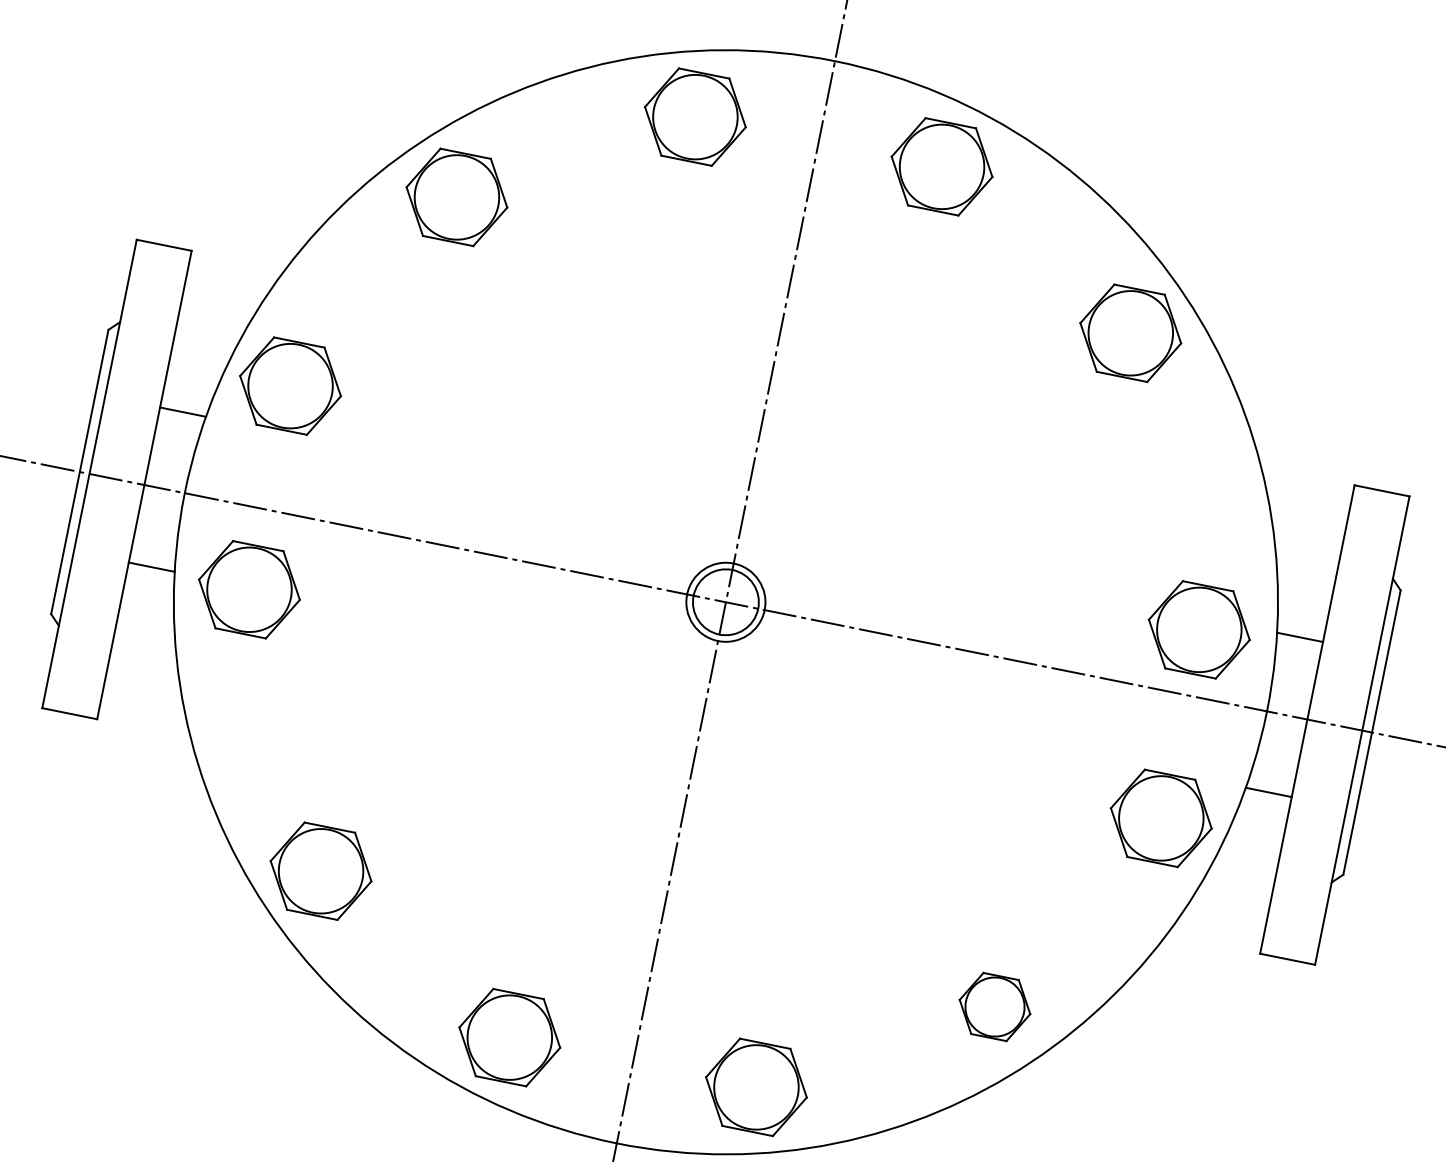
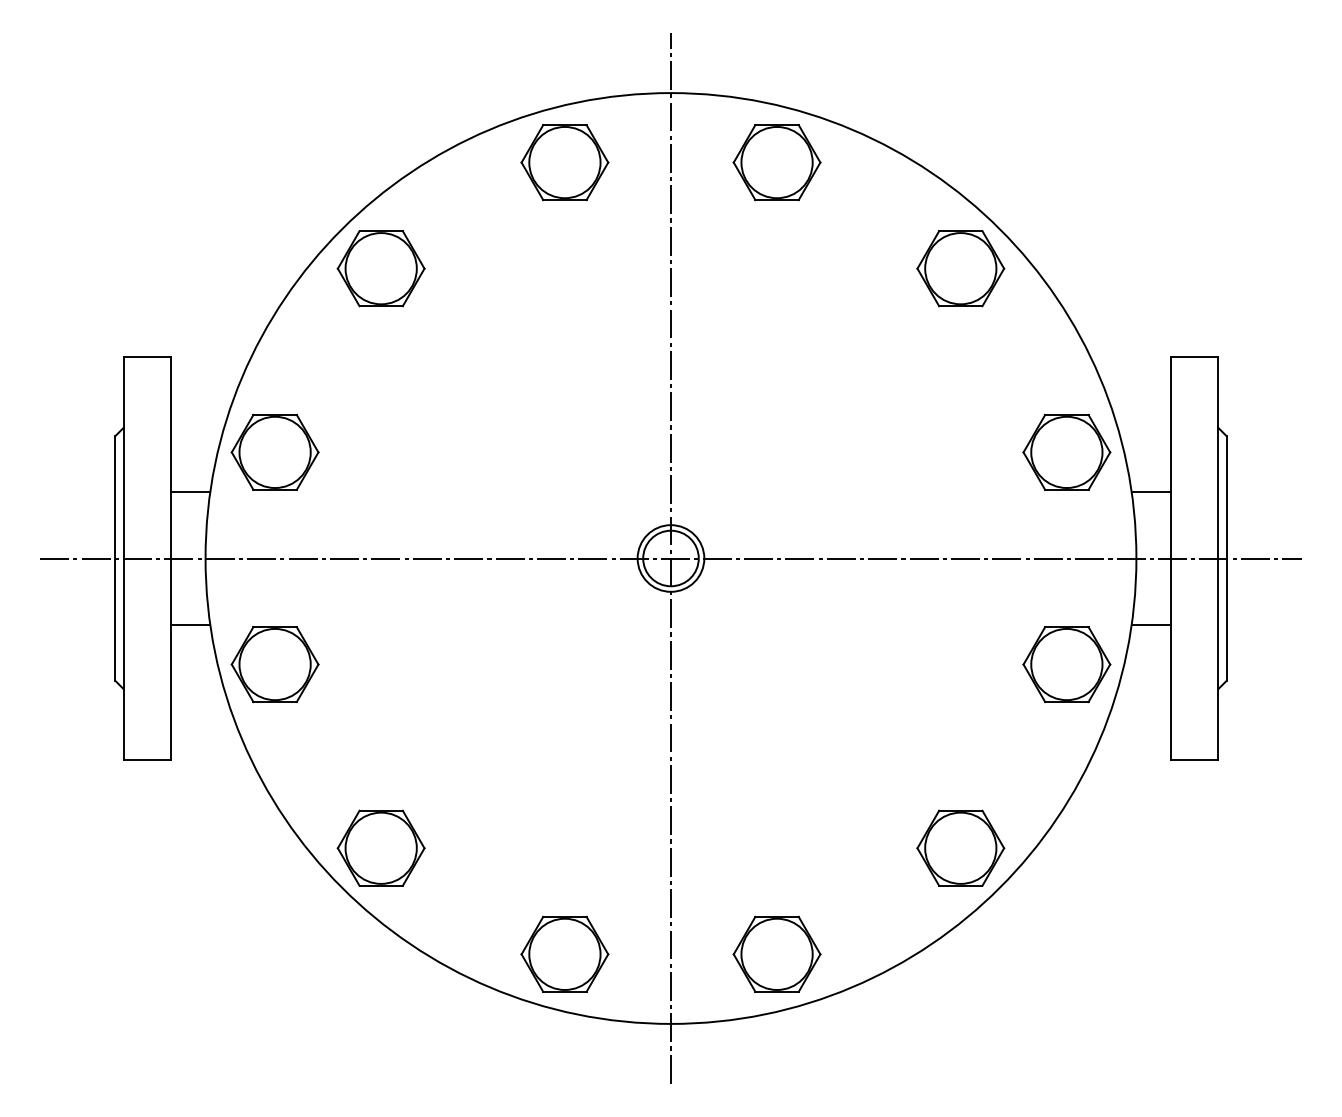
part: (248, 589) -> (274, 664), moved
part: (1199, 628) -> (1066, 451), moved
part: (994, 1006) -> (960, 847), size x1.43

